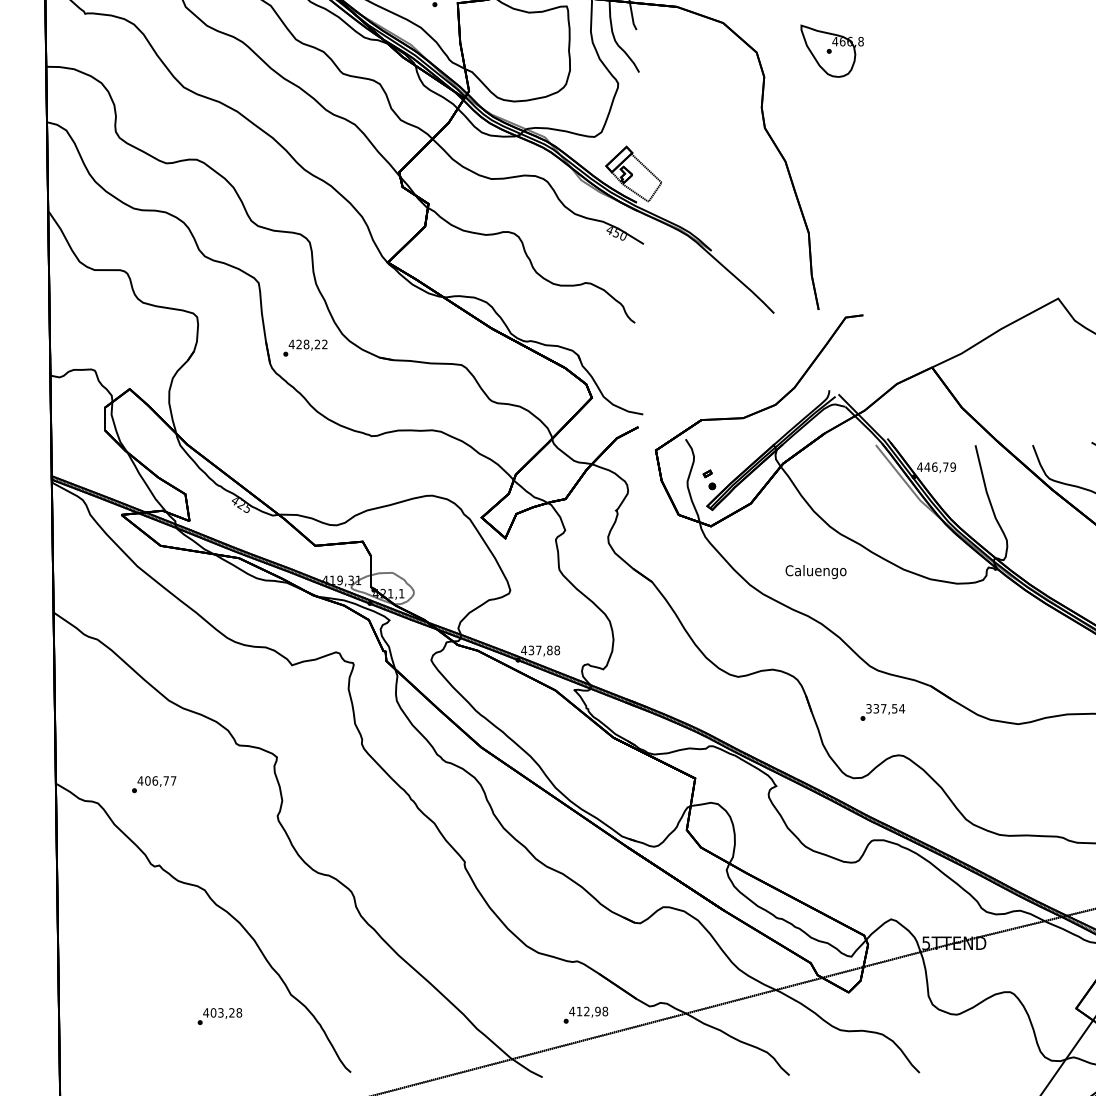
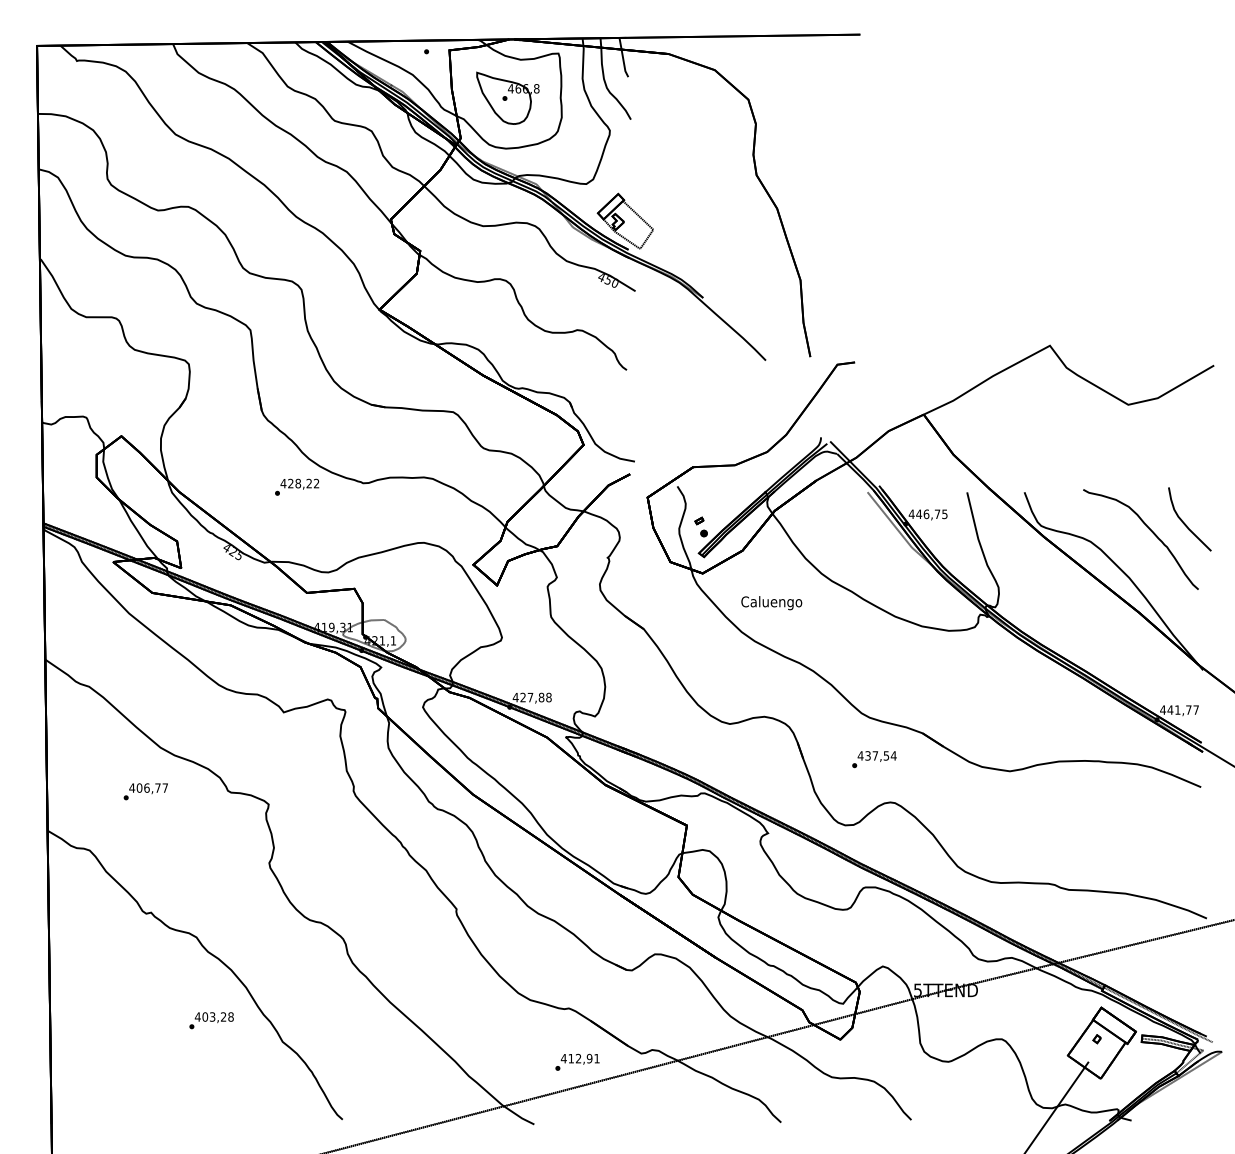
part: (831, 50) -> (507, 97), moved
text: (305, 347) -> (297, 486), moved
text: (952, 466) -> (944, 513), 446,79 -> 446,75
text: (815, 572) -> (771, 603), moved
text: (530, 650) -> (522, 697), 437,88 -> 427,88
text: (868, 708) -> (860, 755), 337,54 -> 437,54
text: (153, 784) -> (145, 791), moved
text: (604, 1011) -> (596, 1058), 412,98 -> 412,91
text: (219, 1016) -> (211, 1020), moved

